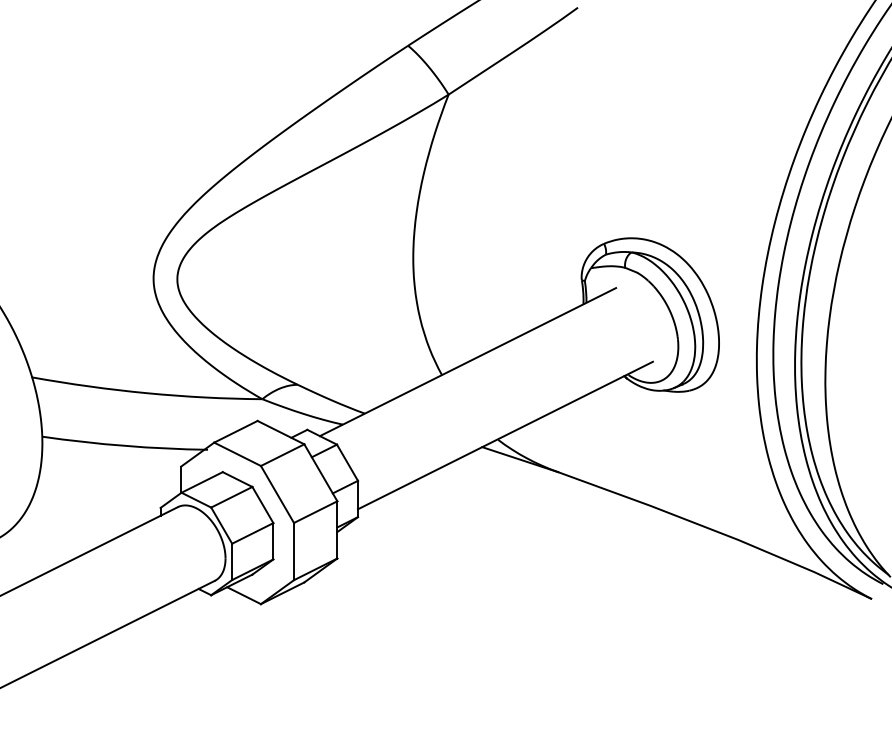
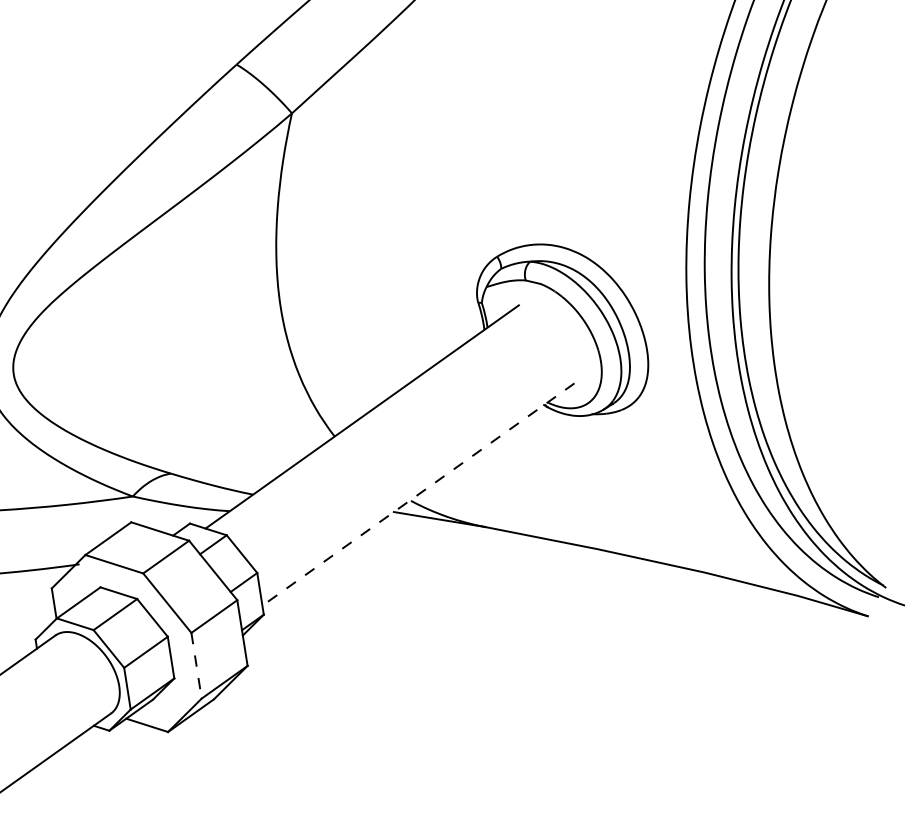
line: (505, 435) -> (418, 494), solid -> dashed
line: (293, 551) -> (195, 665), solid -> dashed

